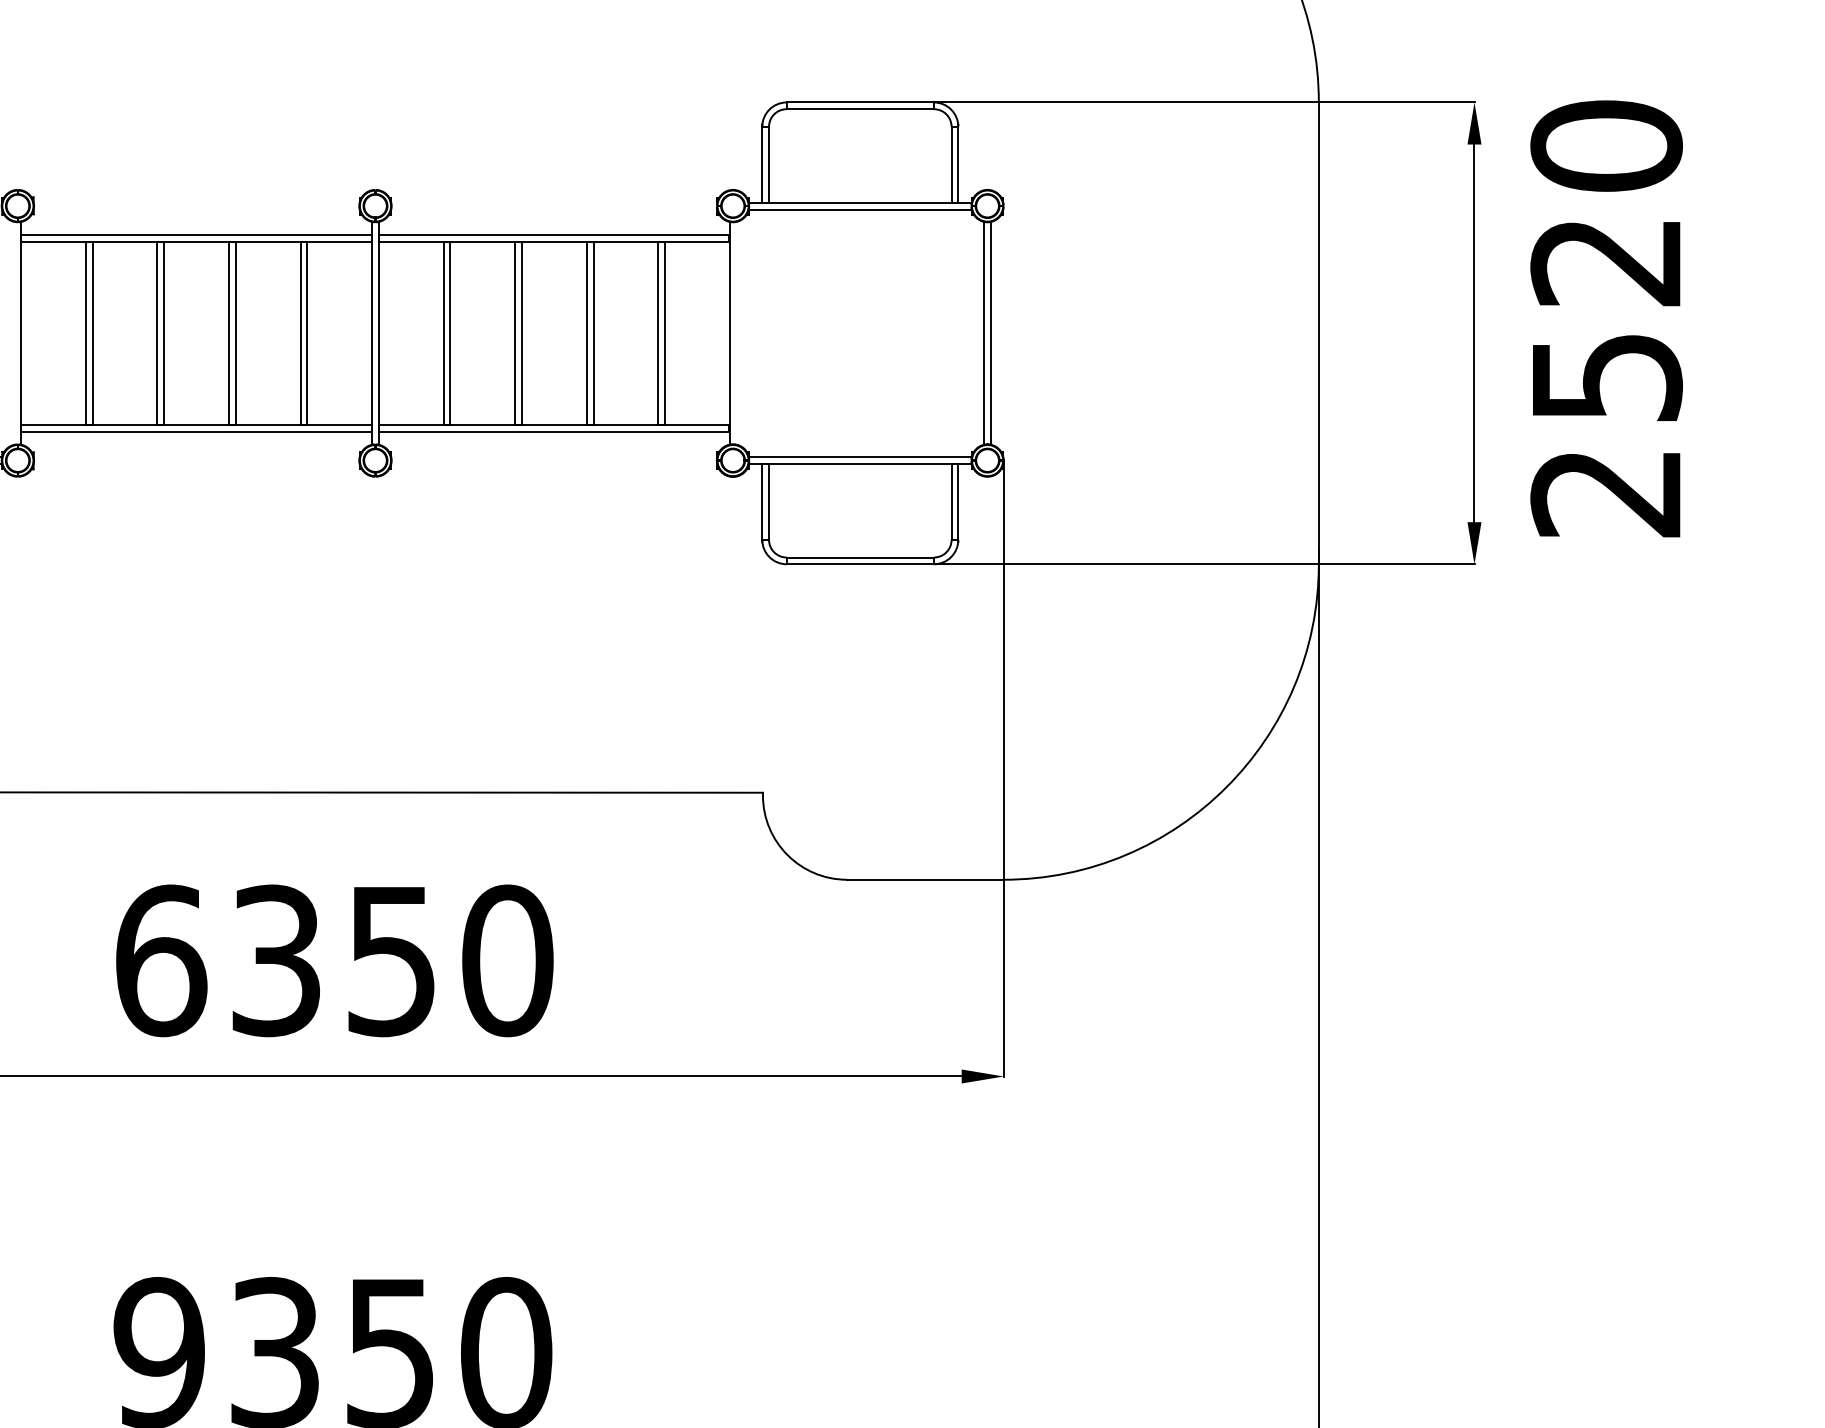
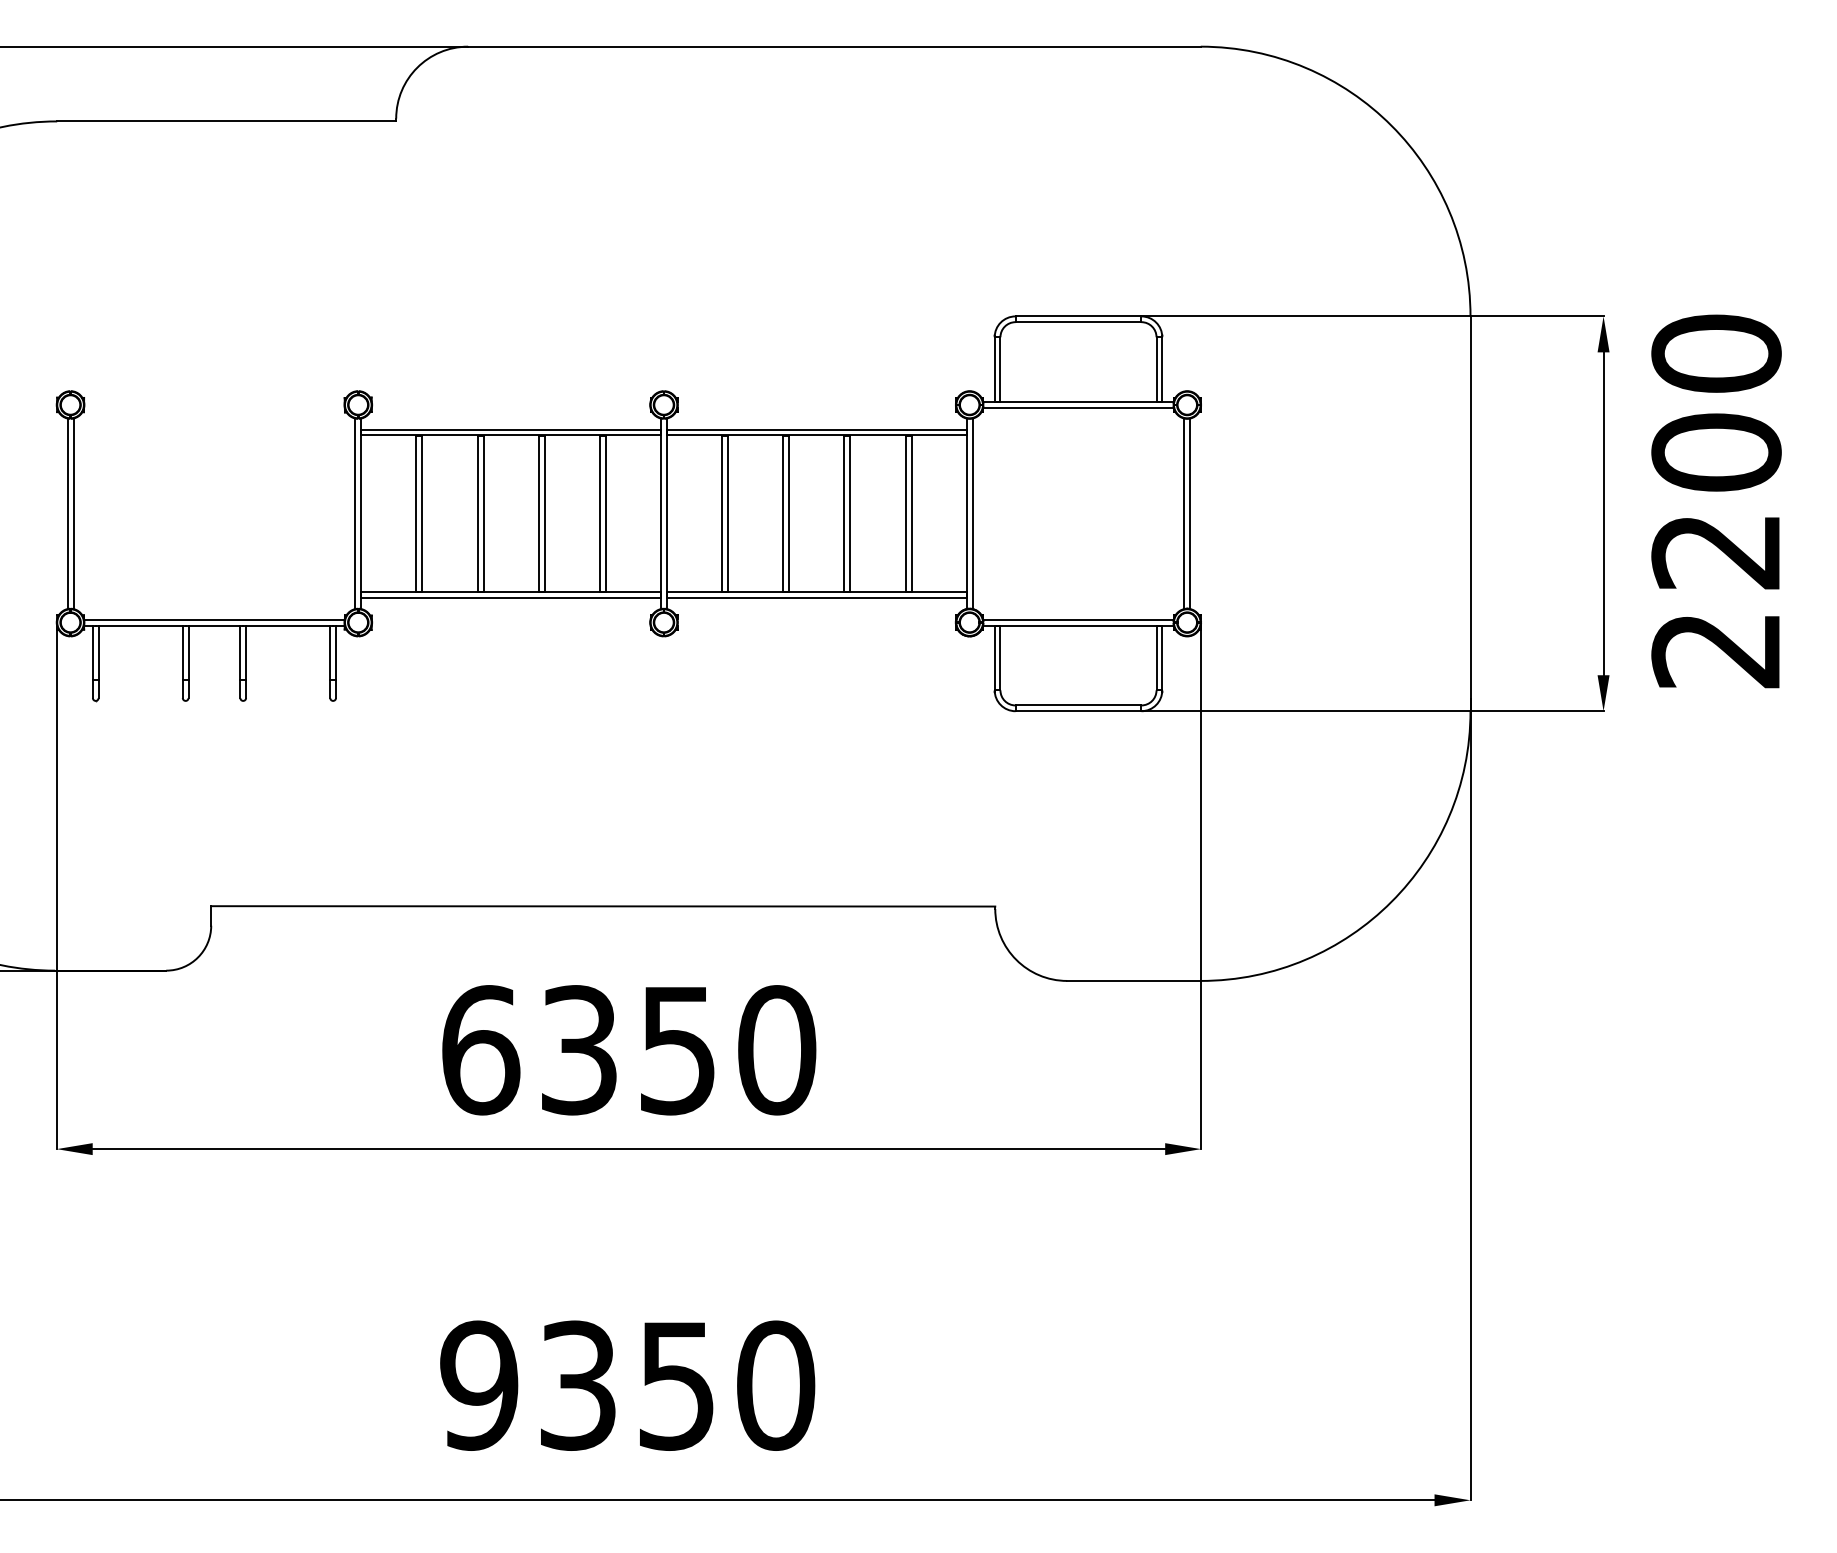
text: (1606, 318) -> (1716, 501), 2520 -> 2200
line: (14, 332) -> (355, 513), added
line: (736, 332) -> (972, 513), added

